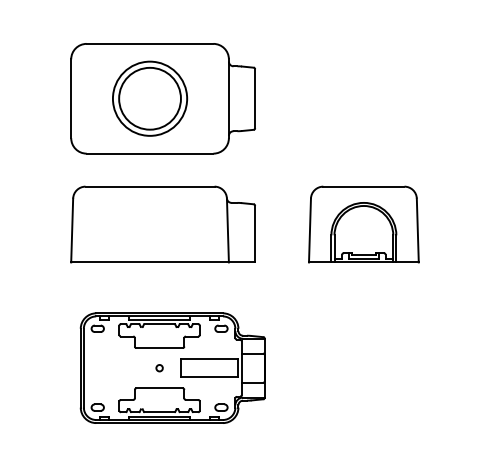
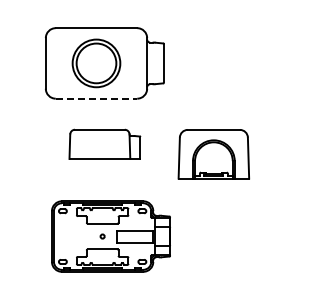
line: (150, 153) -> (96, 98), solid -> dashed
part: (162, 224) -> (104, 144), size x0.6
part: (363, 224) -> (213, 154), moved

